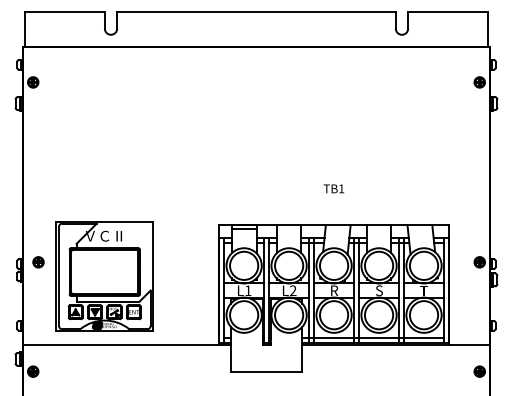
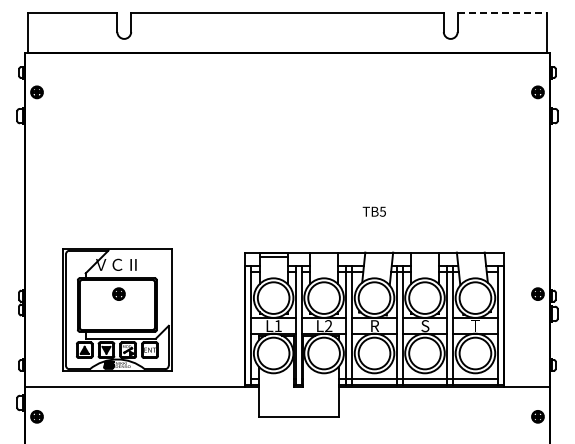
line: (448, 12) -> (502, 13), solid -> dashed
text: (341, 188) -> (382, 211), TB1 -> TB5
part: (38, 261) -> (118, 293), moved

